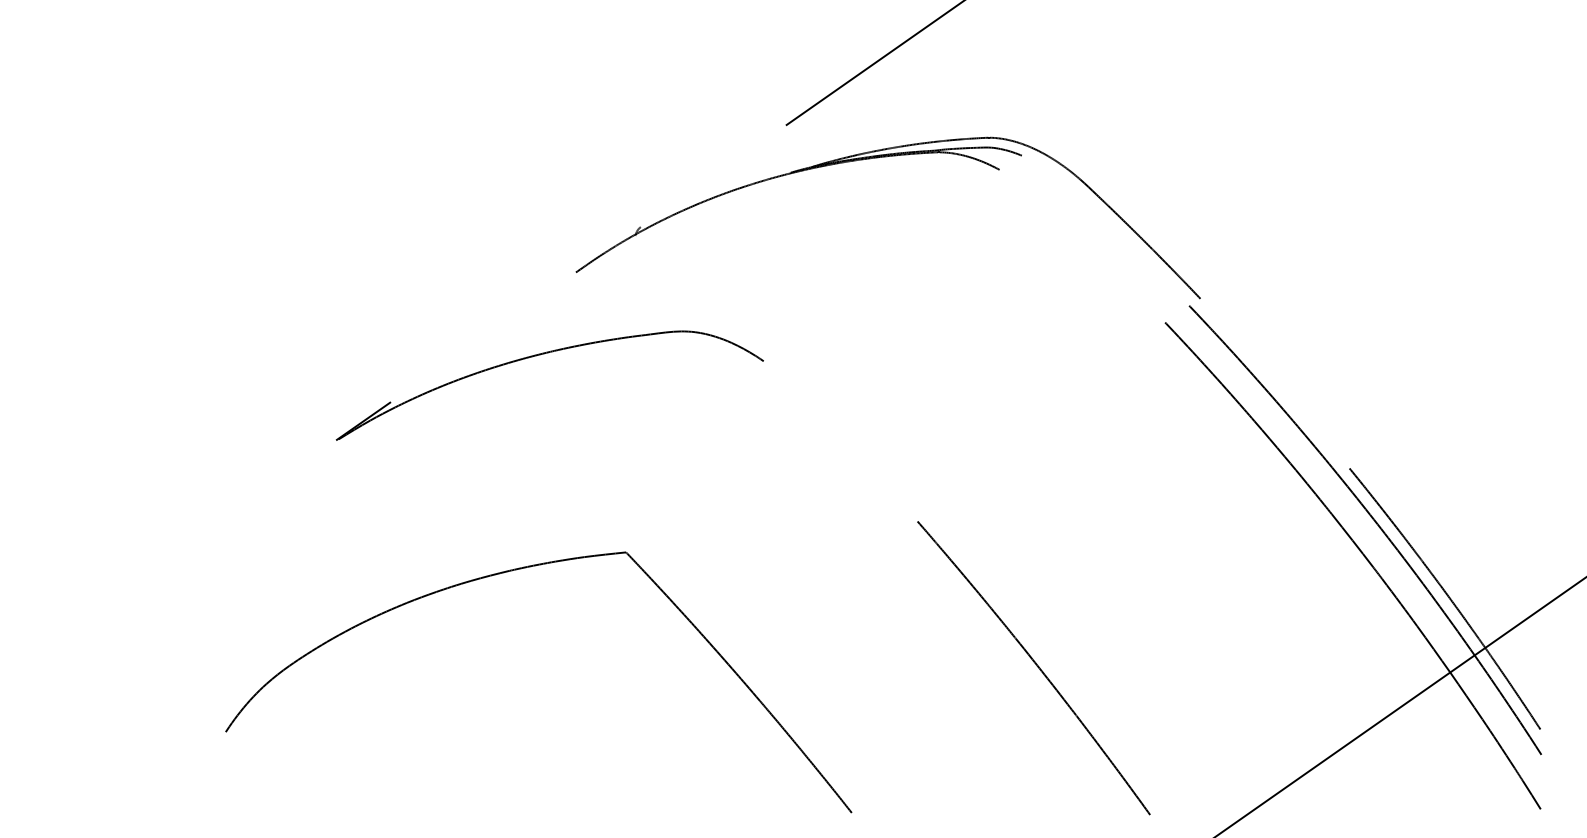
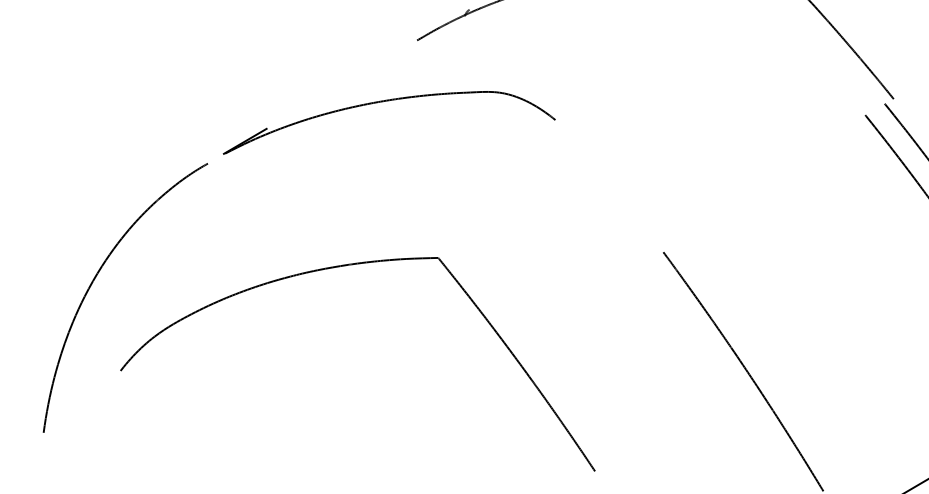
curve: (183, 615) -> (95, 278), added

